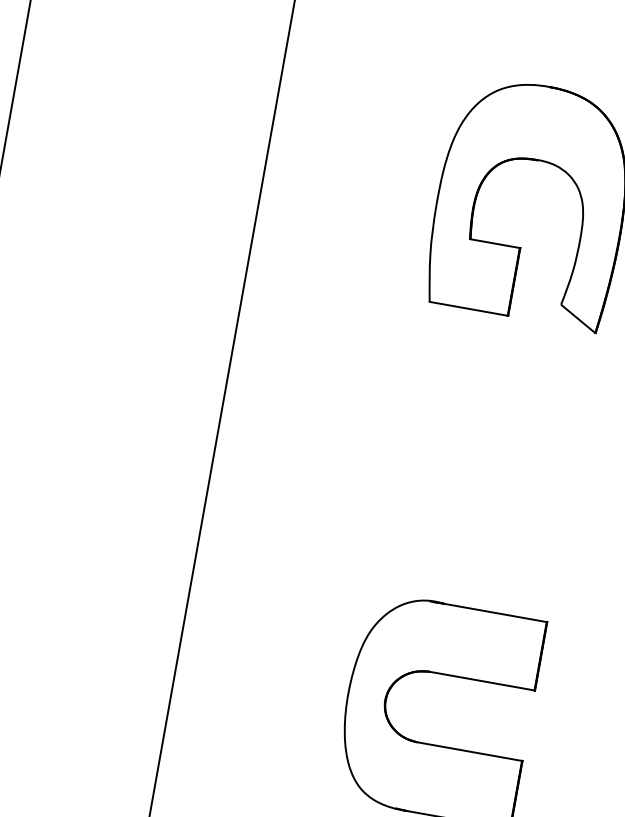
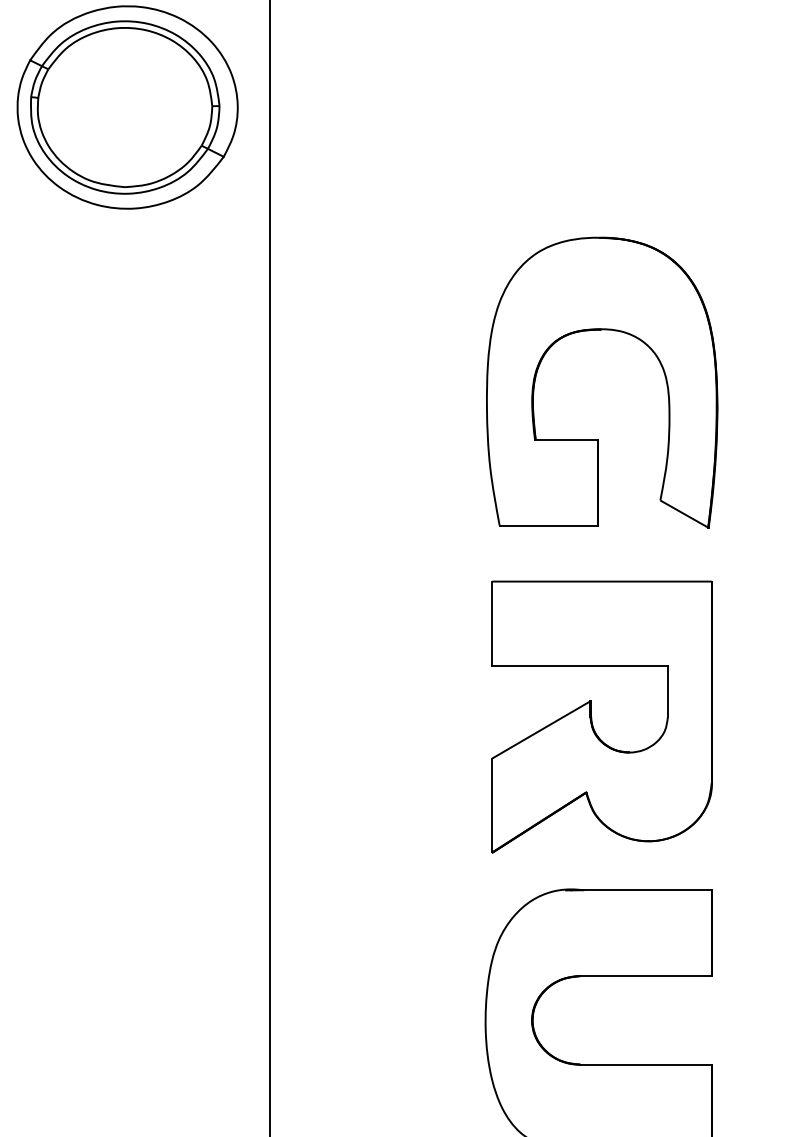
part: (476, 467) -> (592, 717), added

